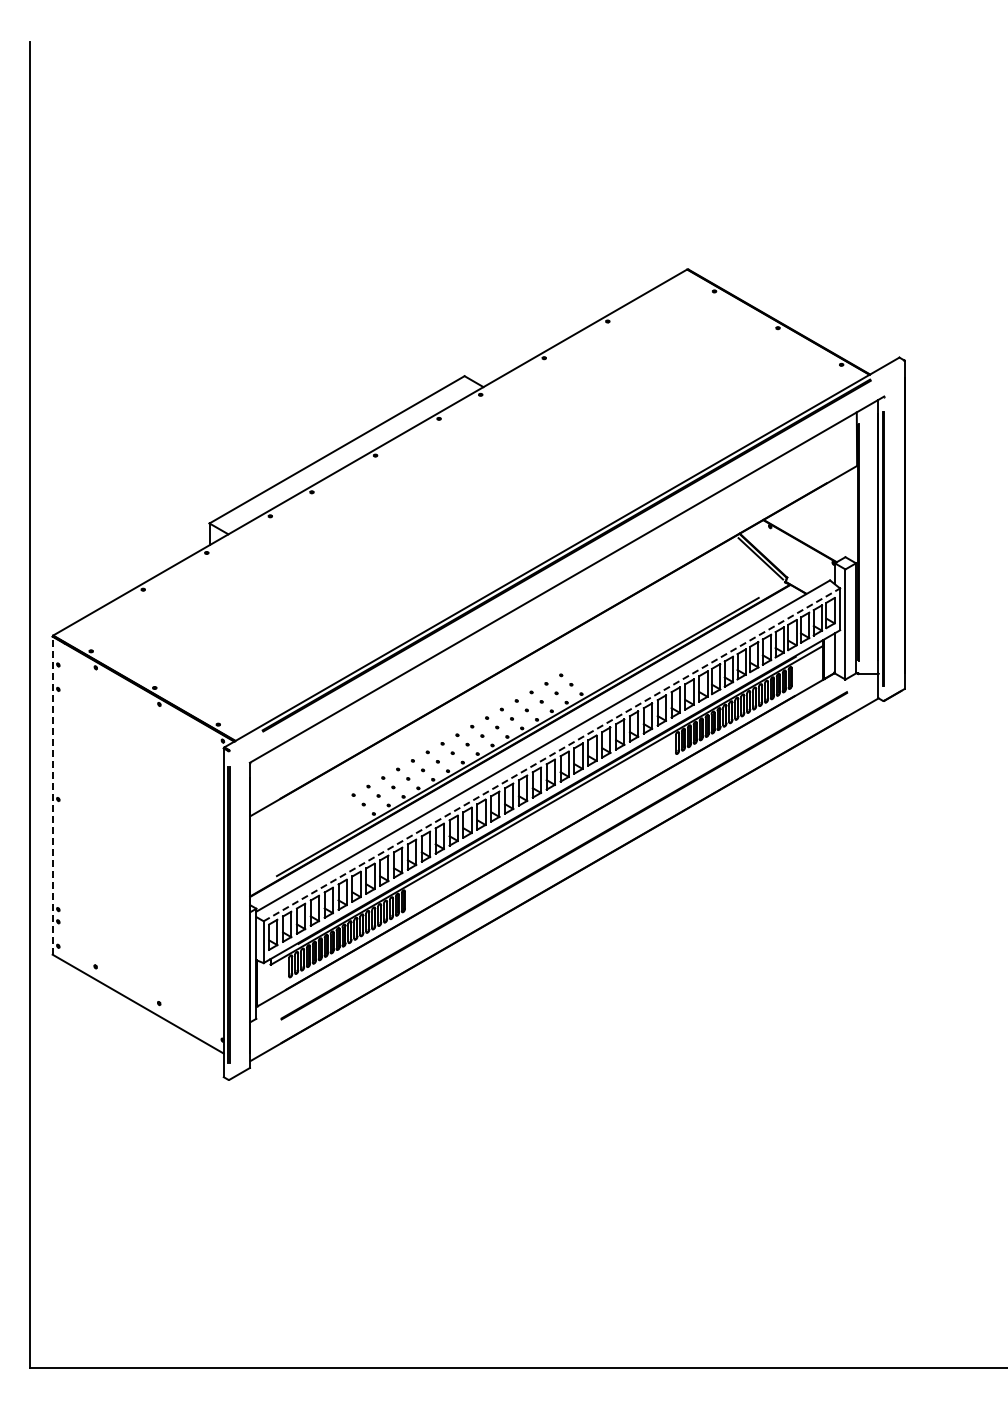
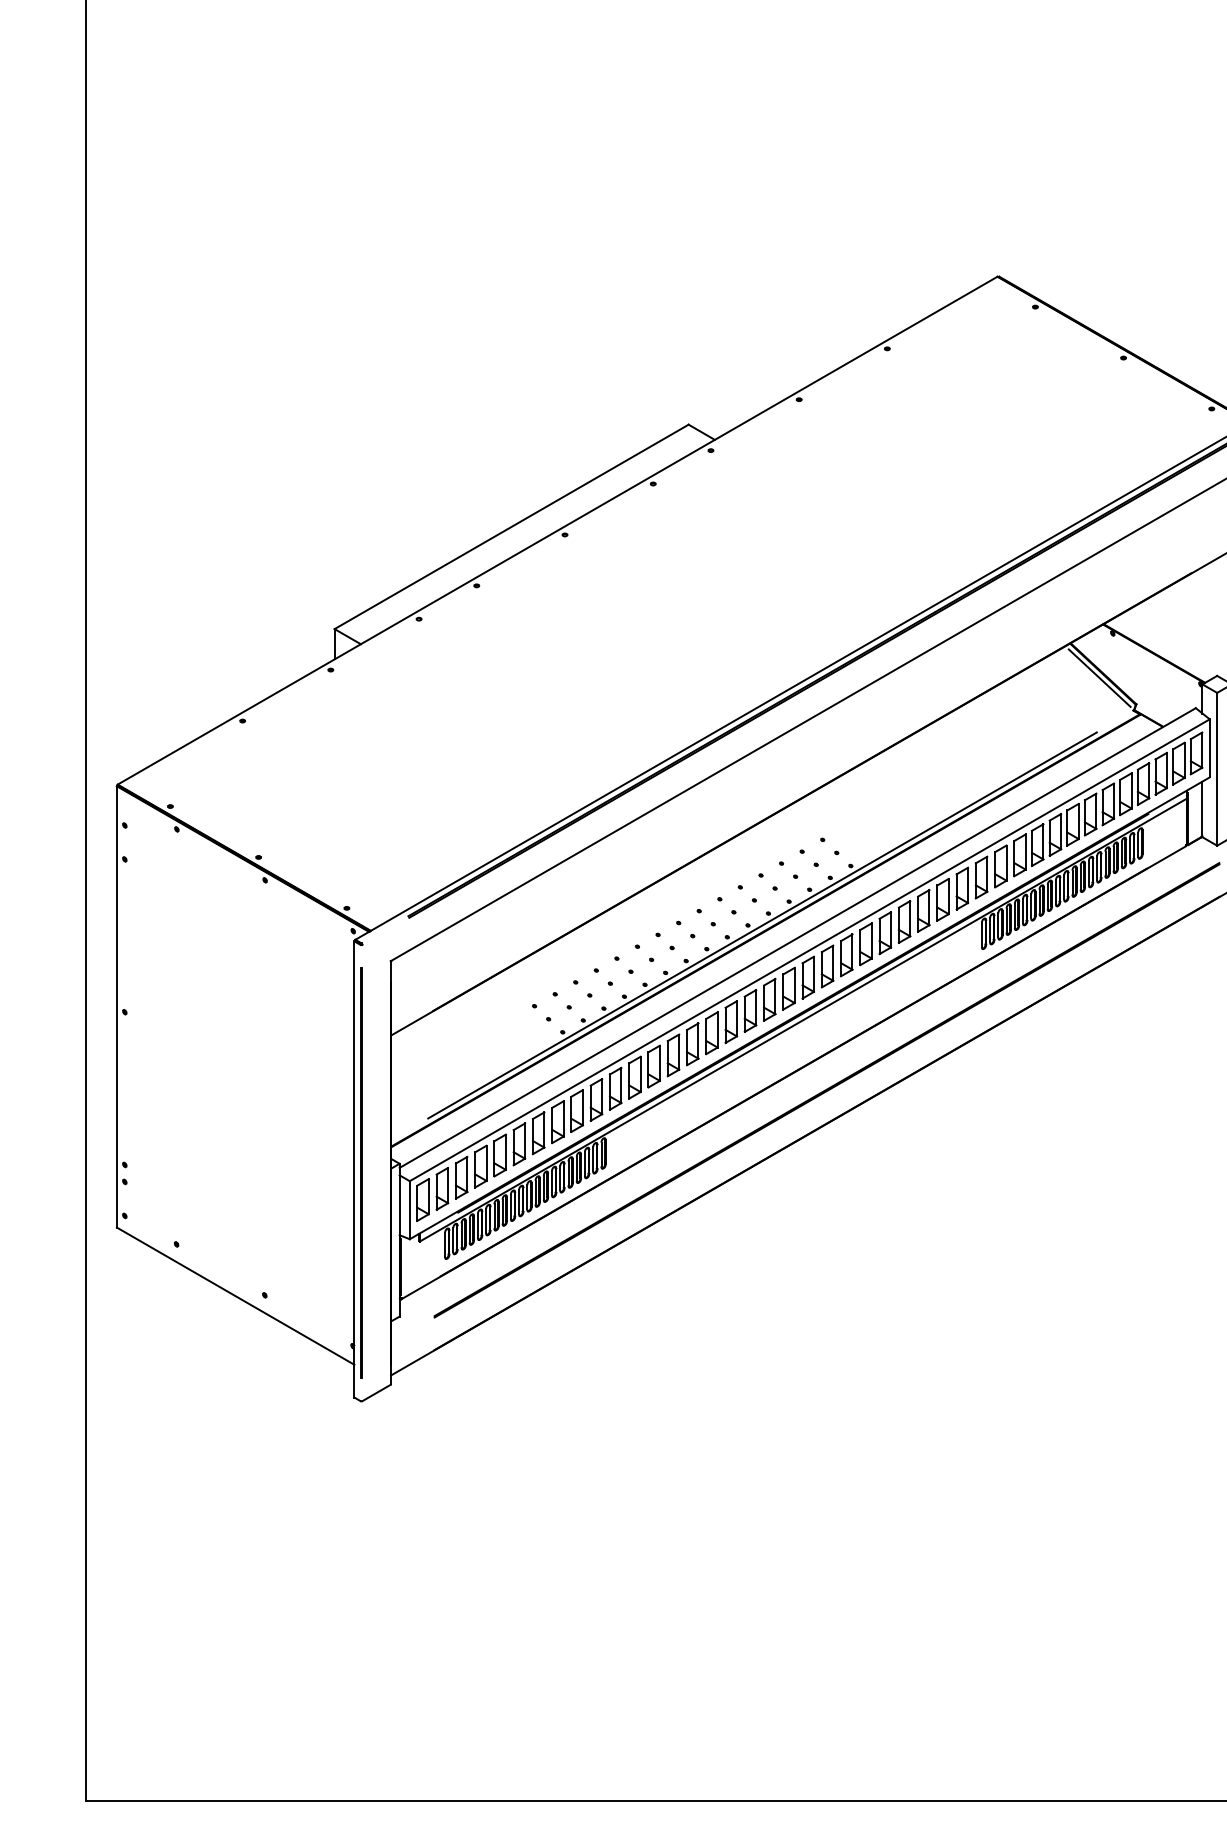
line: (551, 754) -> (809, 949), dashed -> solid
line: (52, 795) -> (116, 1006), dashed -> solid

